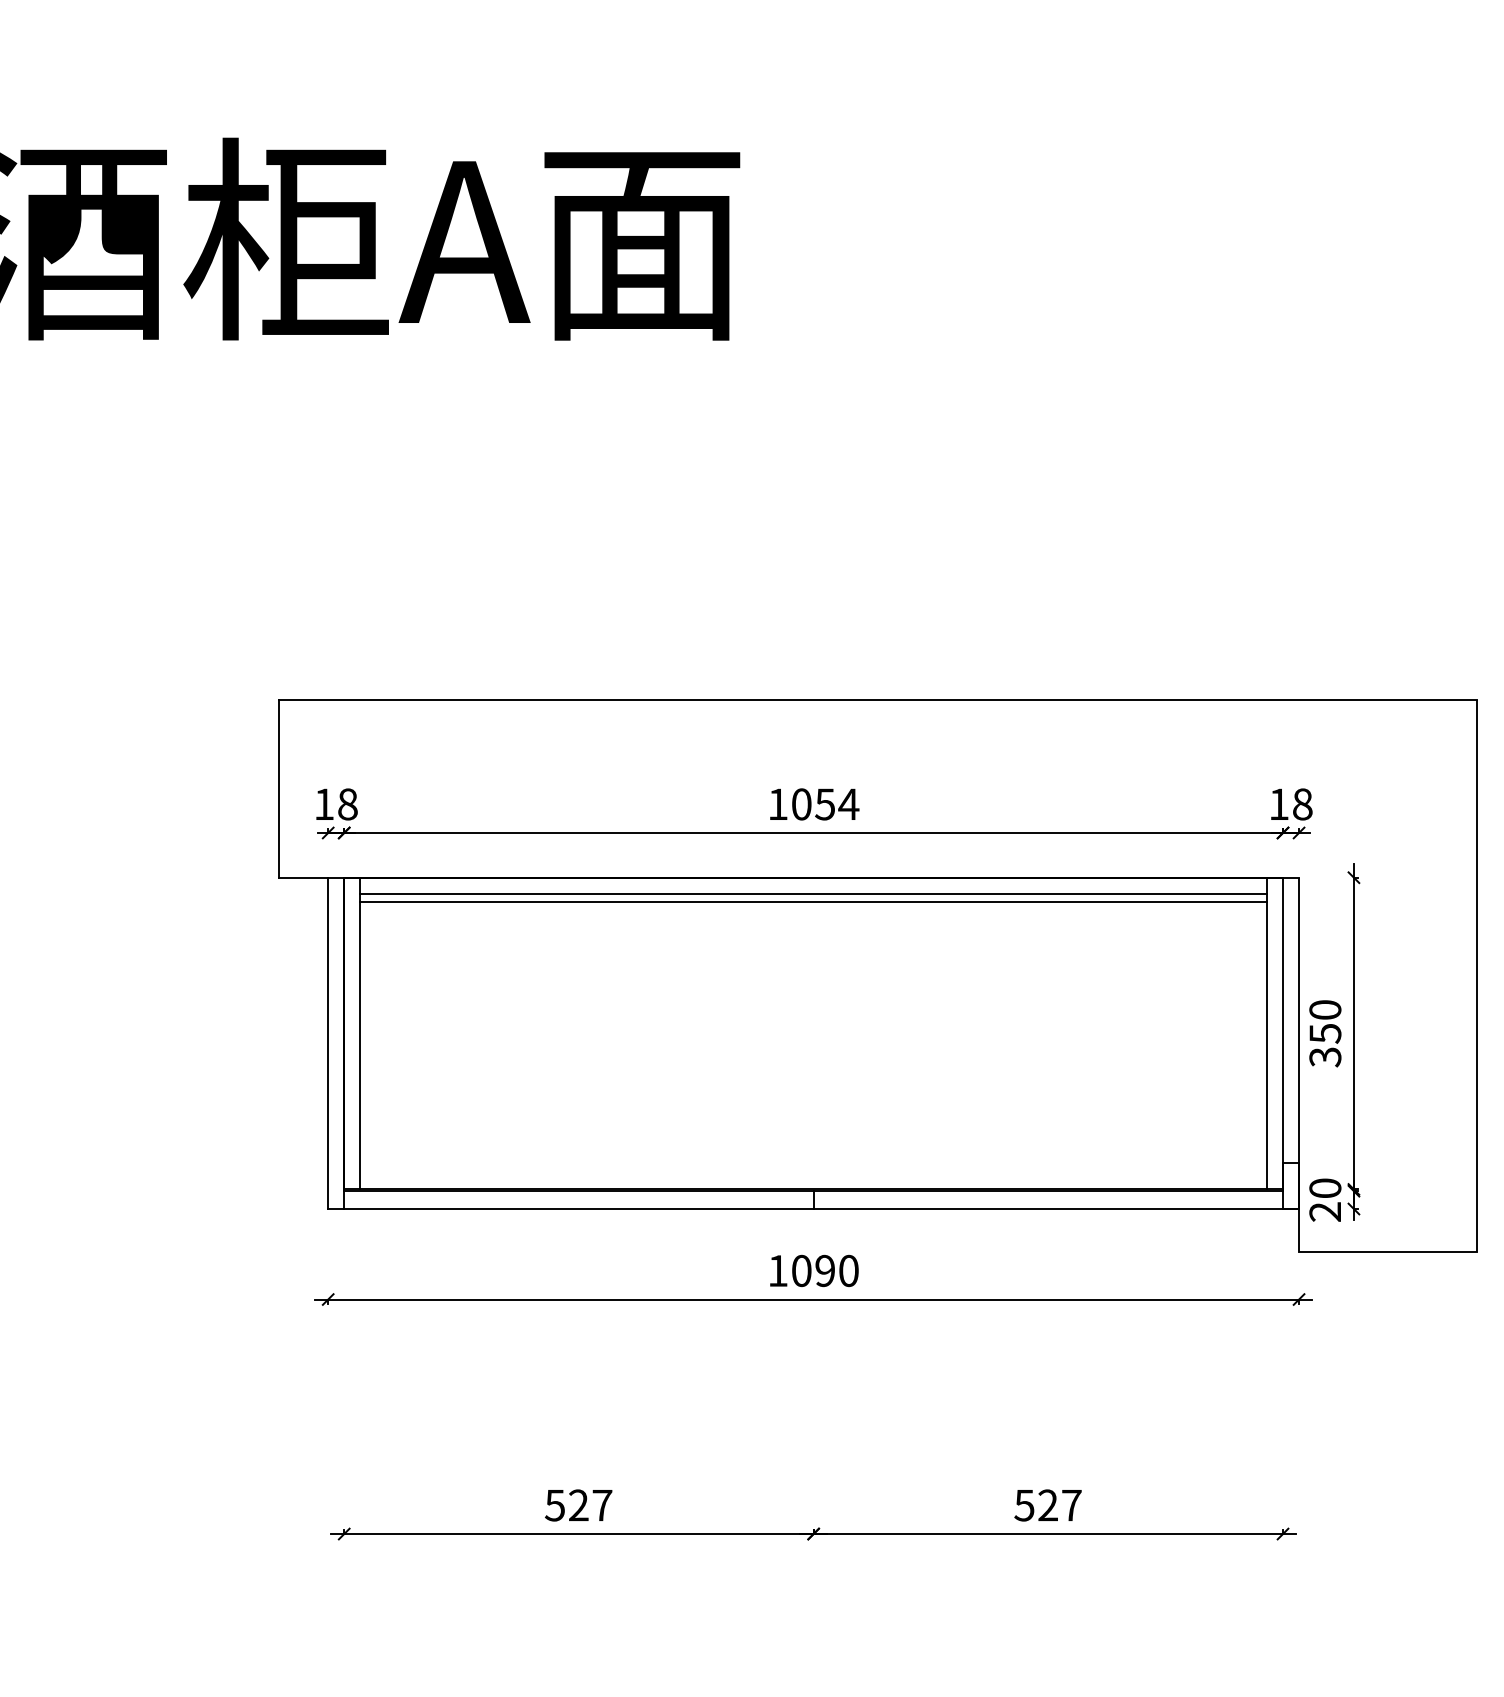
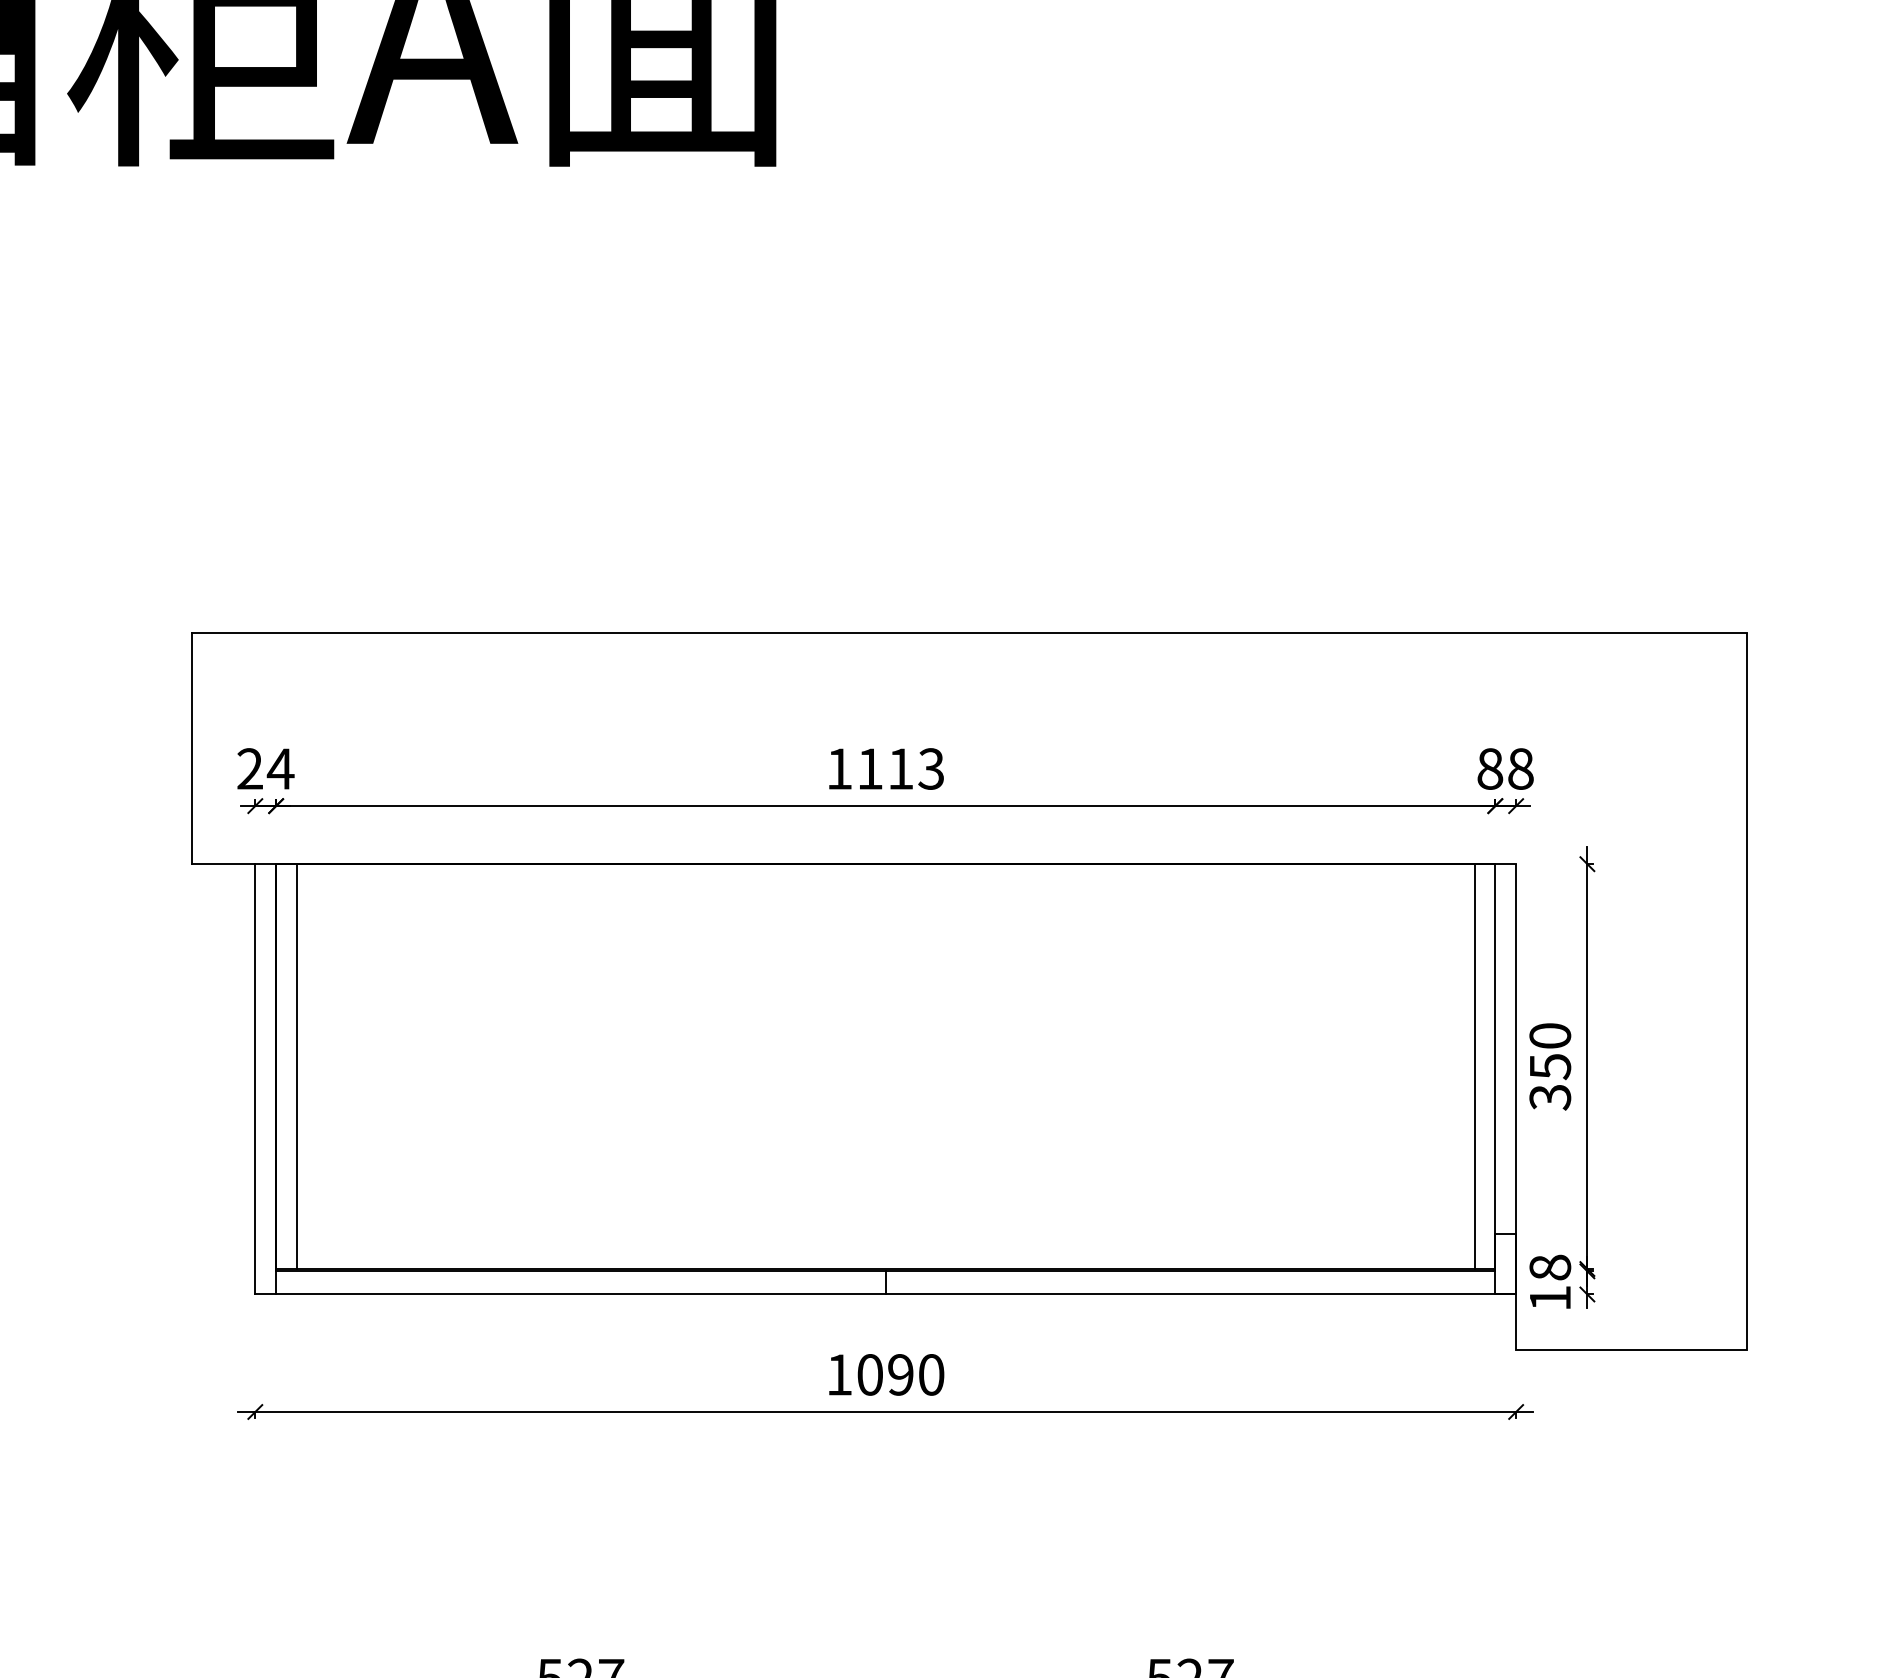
text: (336, 804) -> (266, 769), 18 -> 24
text: (825, 804) -> (901, 769), 1054 -> 1113
text: (1278, 804) -> (1489, 769), 18 -> 88
line: (813, 893) -> (885, 884), removed
line: (813, 901) -> (885, 895), removed
text: (1325, 1199) -> (1550, 1282), 20 -> 18

